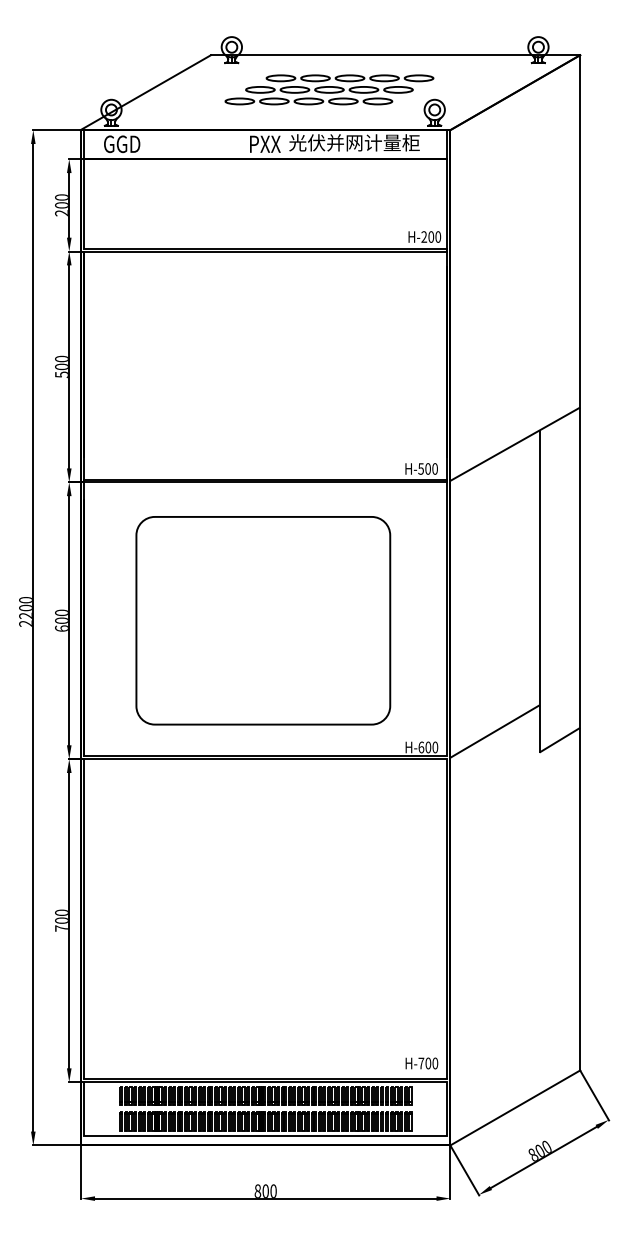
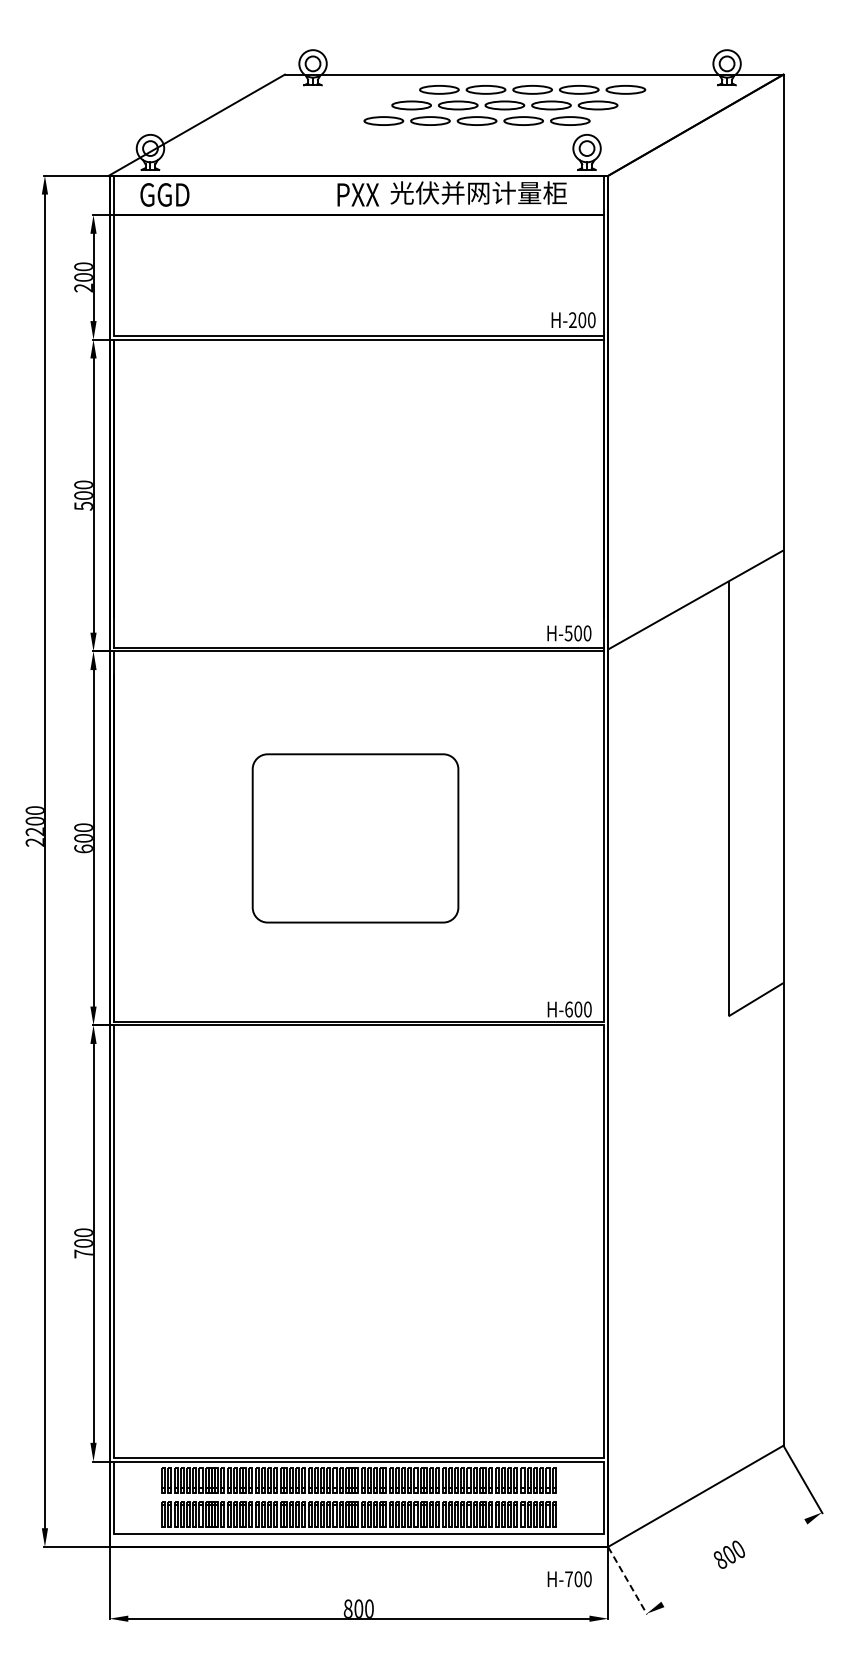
part: (329, 89) -> (504, 105), moved
part: (263, 620) -> (355, 838), size x0.6
line: (495, 731) -> (668, 987), removed
text: (421, 1063) -> (569, 1579), moved
line: (543, 1156) -> (733, 1562), removed
line: (464, 1170) -> (627, 1580), solid -> dashed

